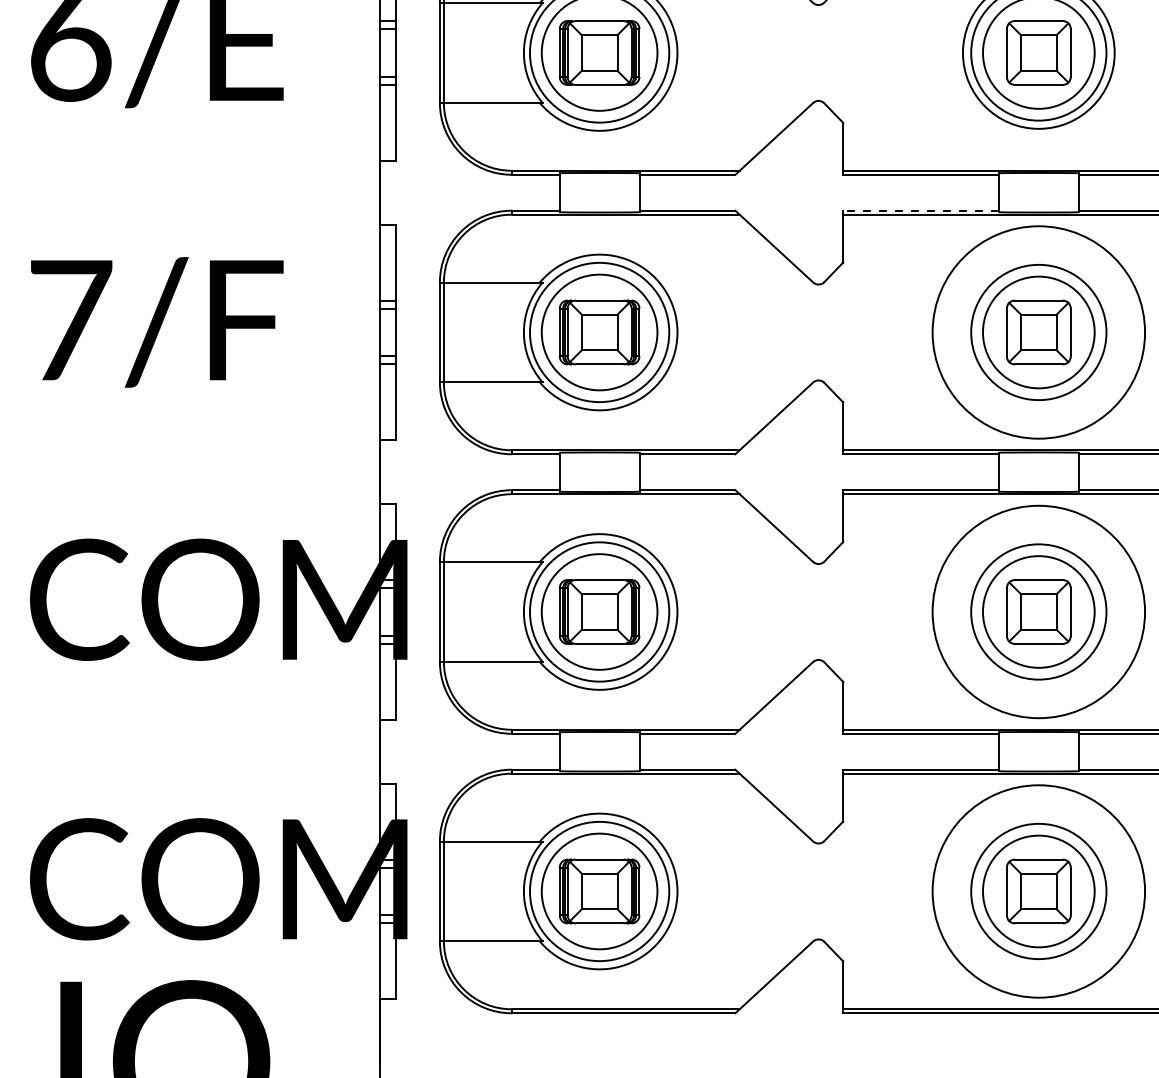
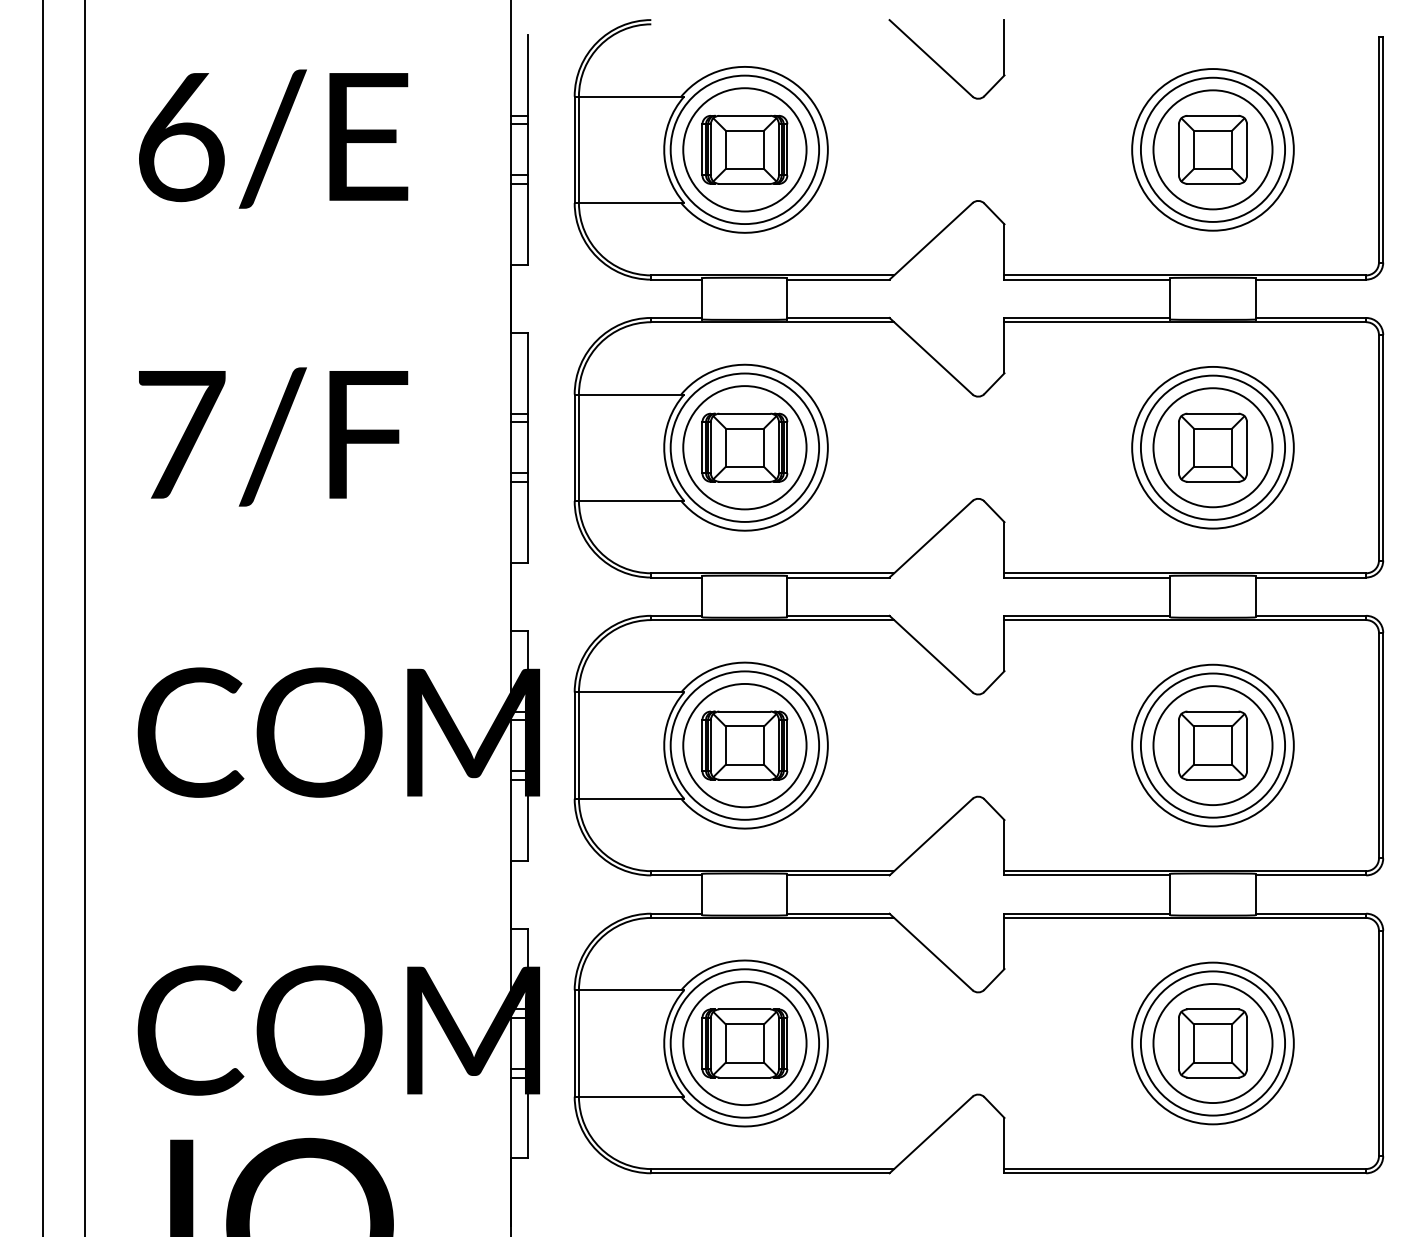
line: (921, 210) -> (1087, 317), dashed -> solid
circle: (1038, 332) -> (1212, 447), size x0.71
circle: (1038, 611) -> (1212, 745), size x0.71
circle: (1038, 891) -> (1212, 1043), size x0.71

